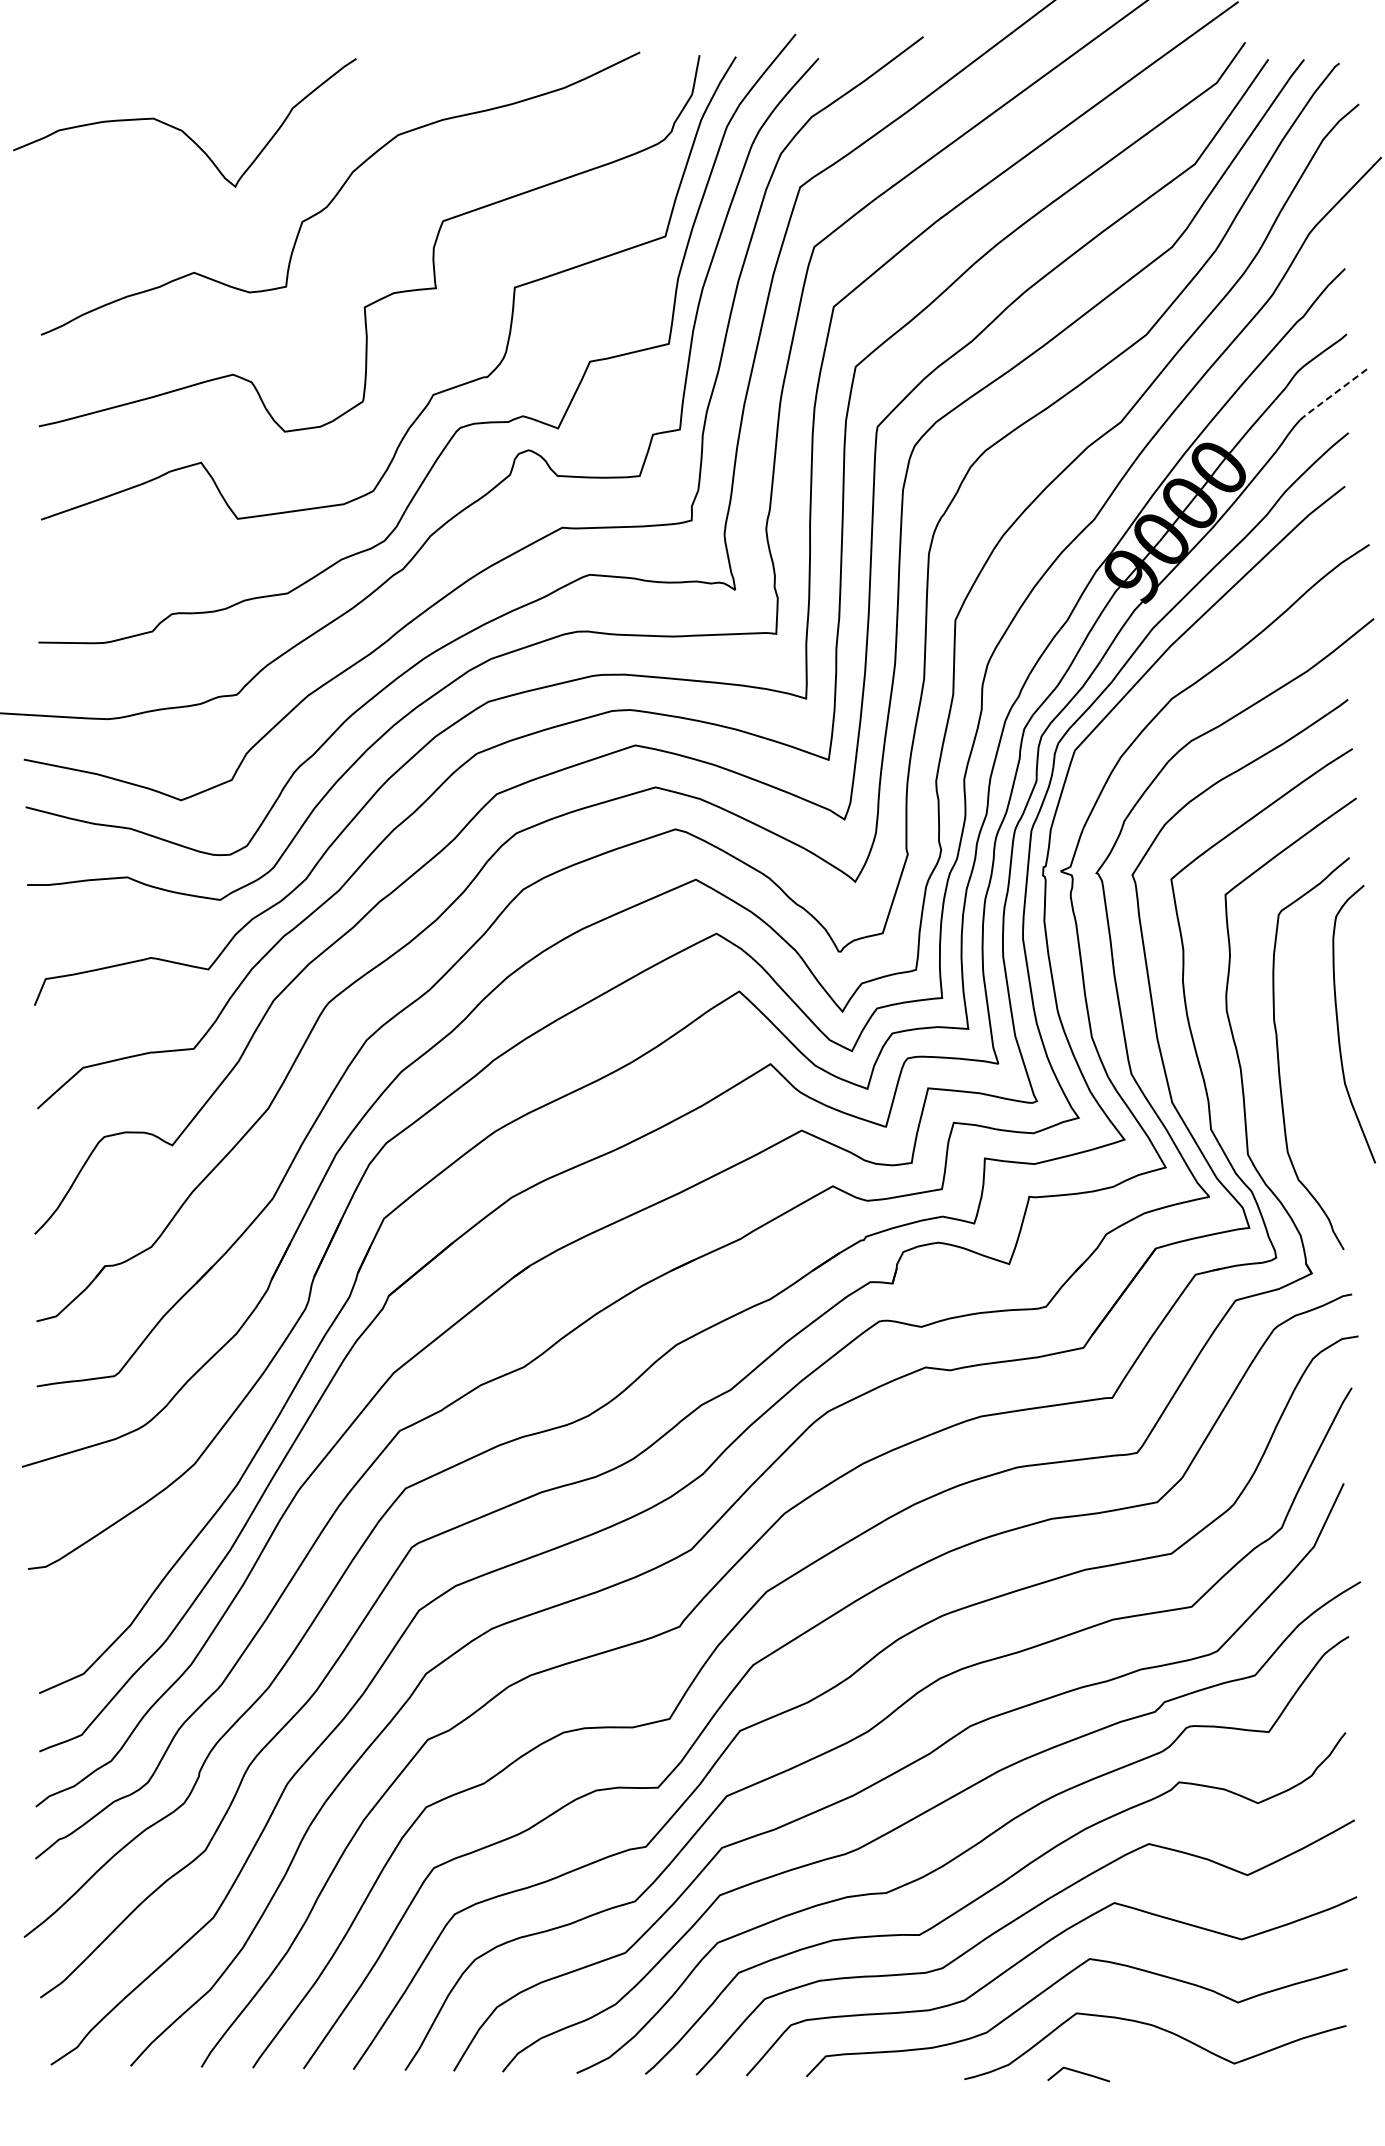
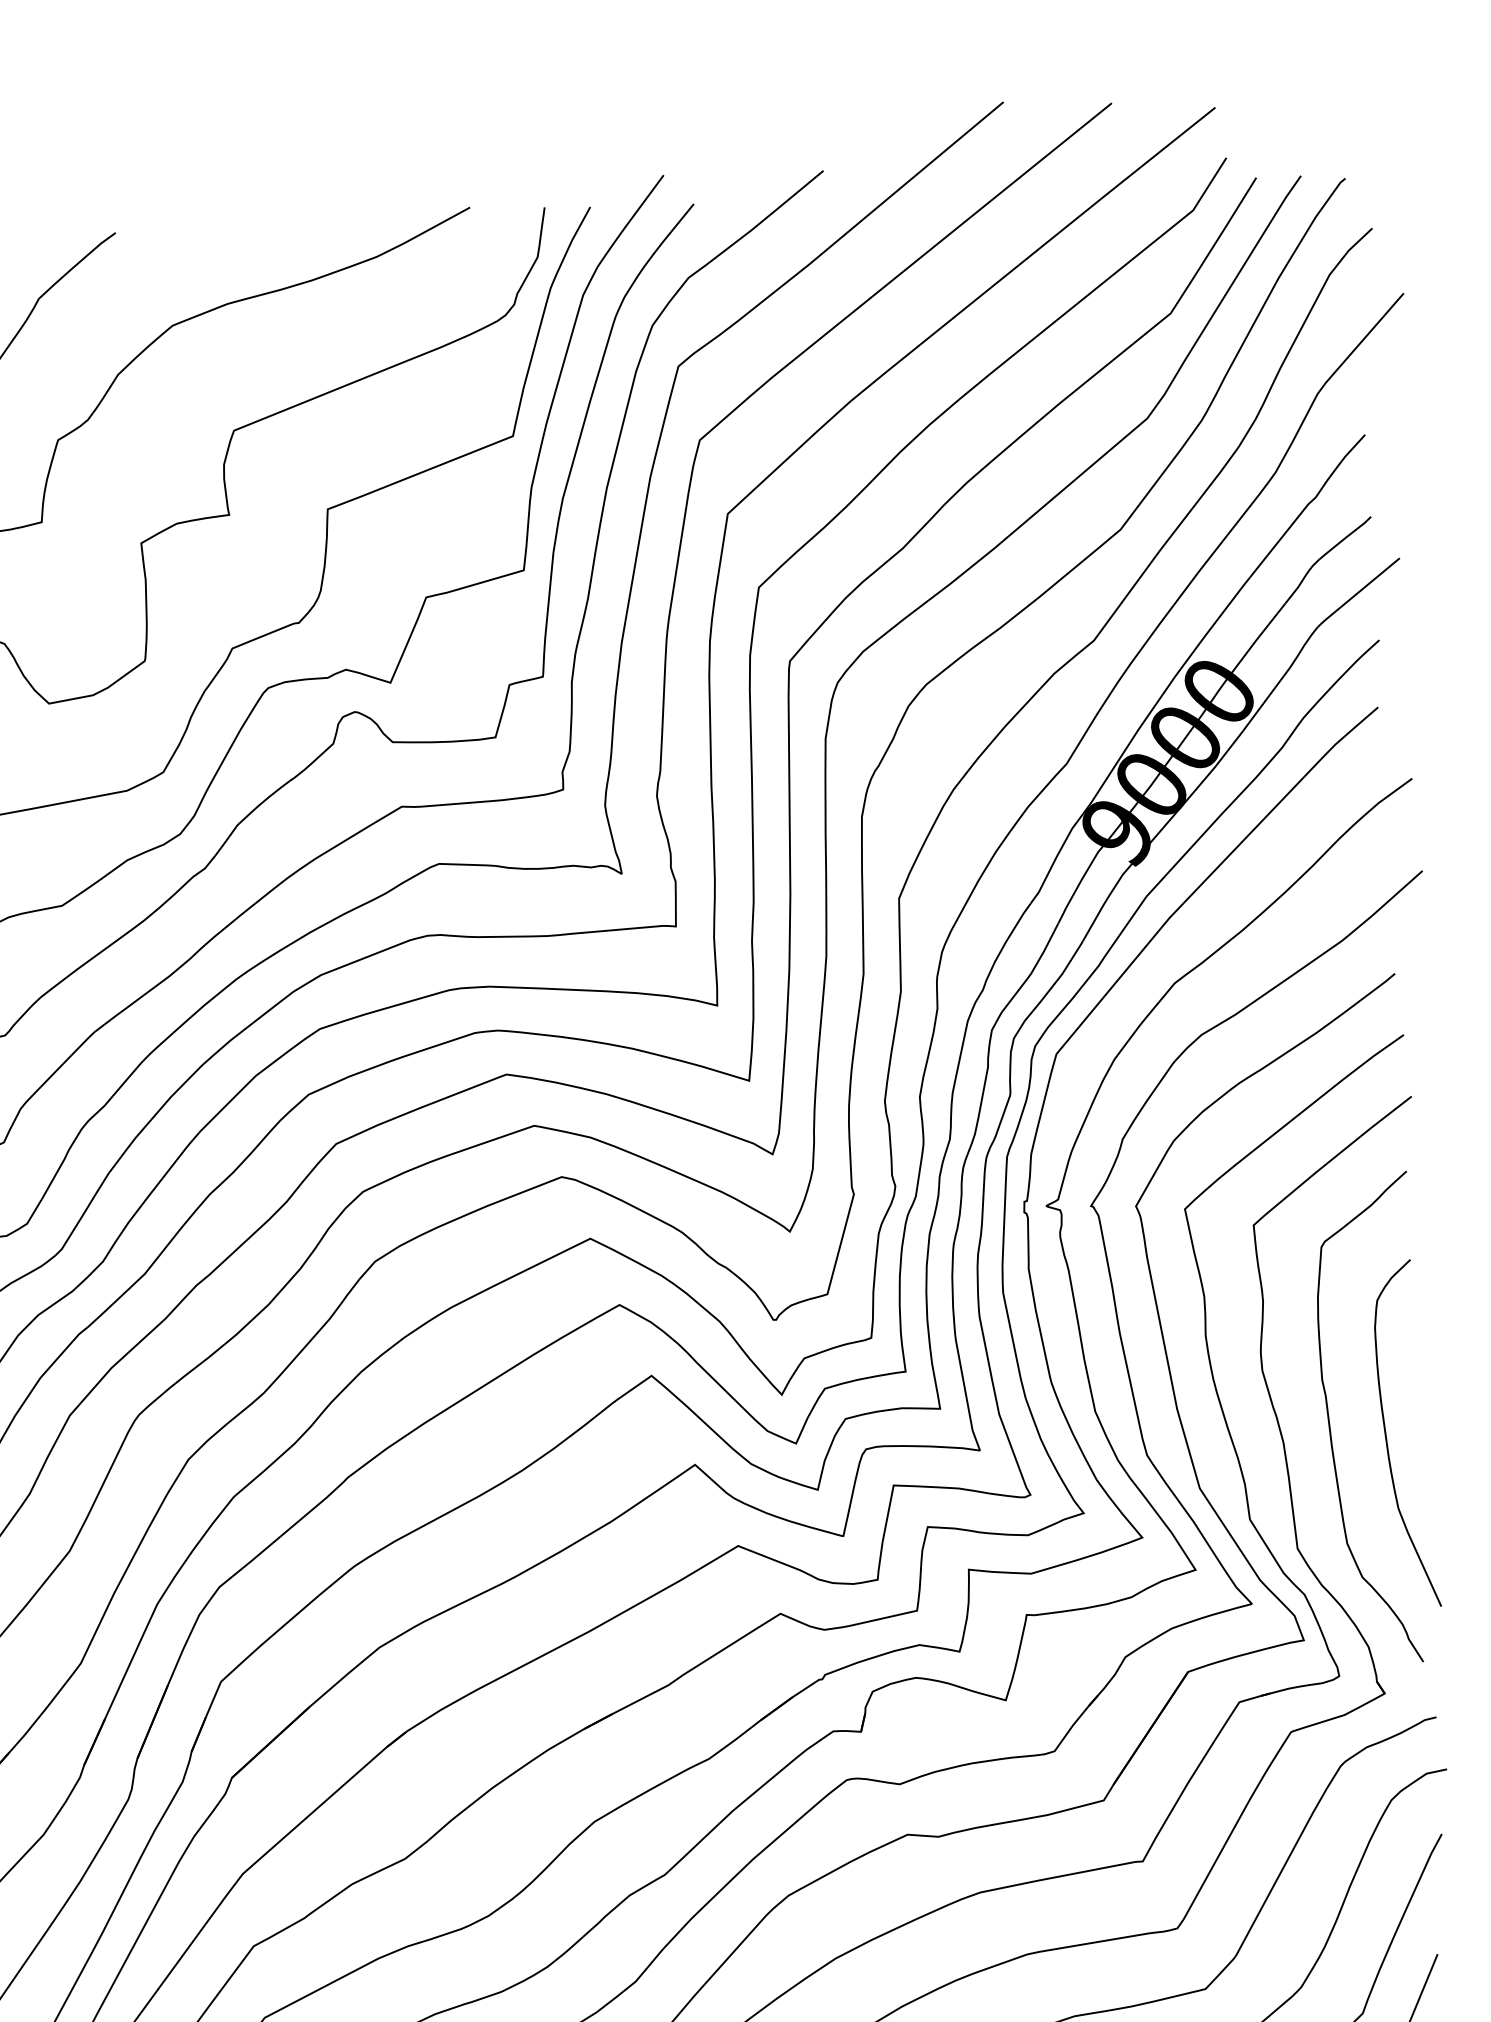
line: (1333, 394) -> (1358, 592), dashed -> solid
curve: (1338, 1024) -> (1386, 1435), moved

